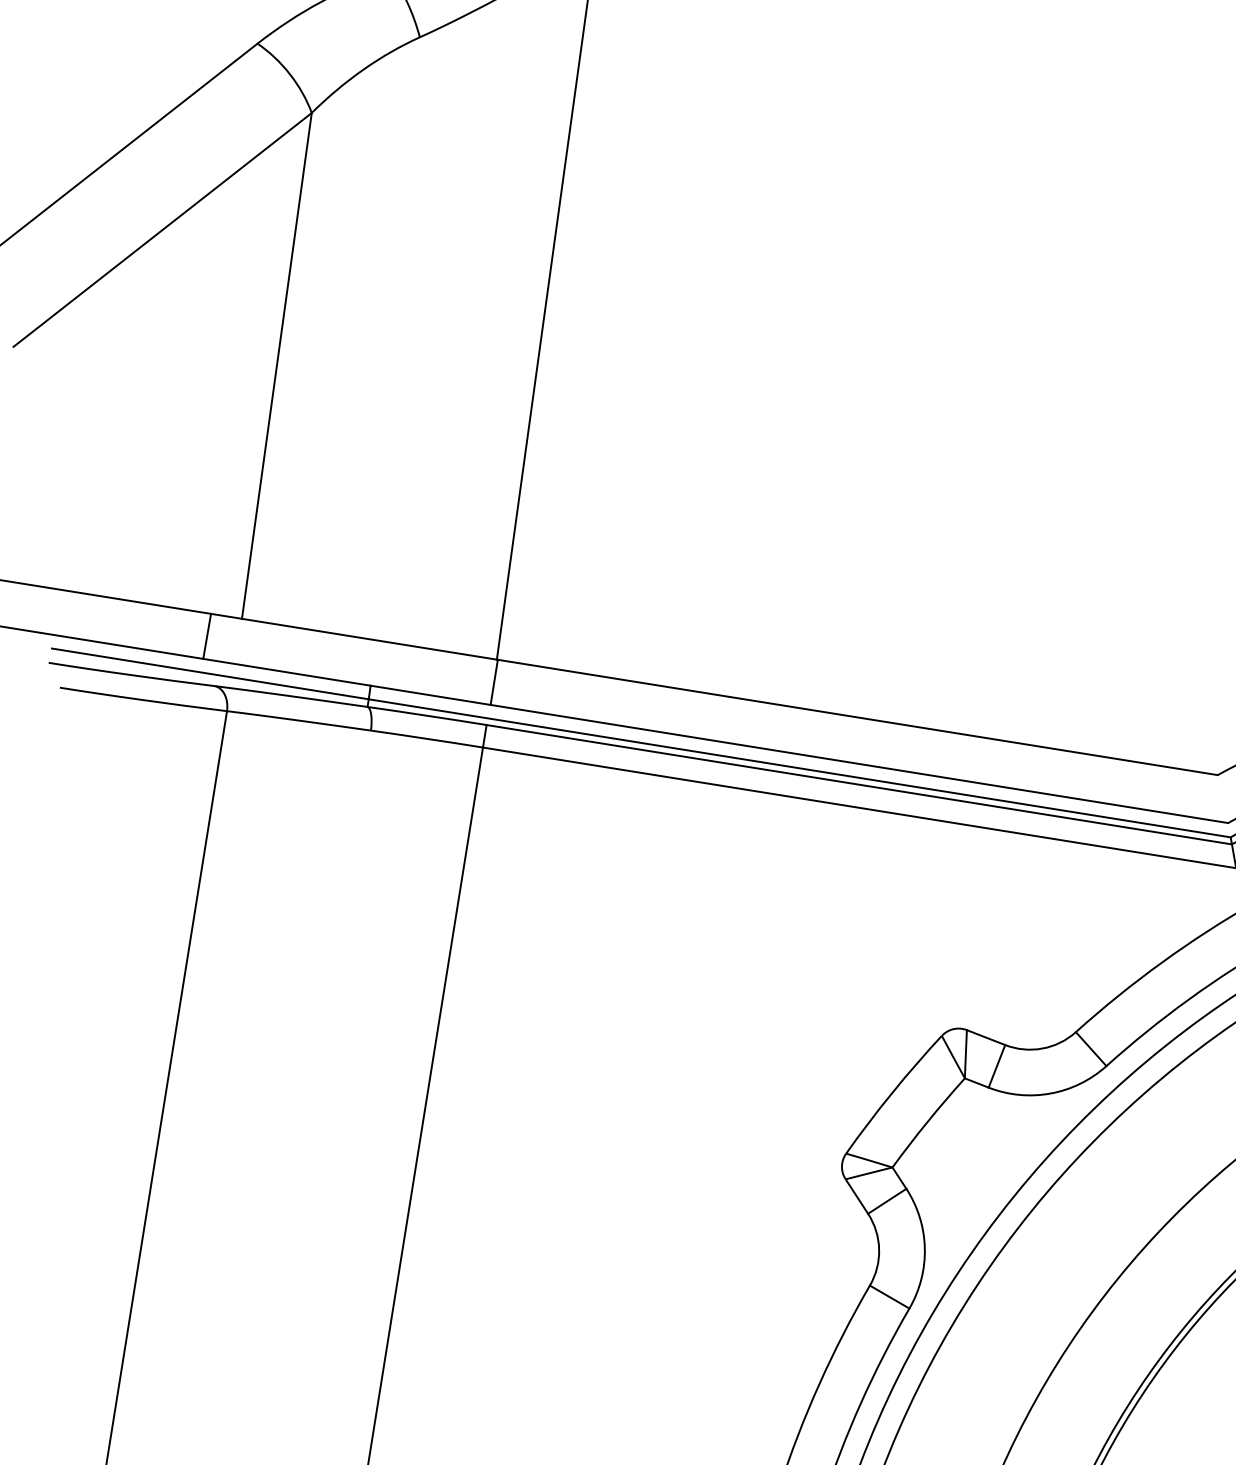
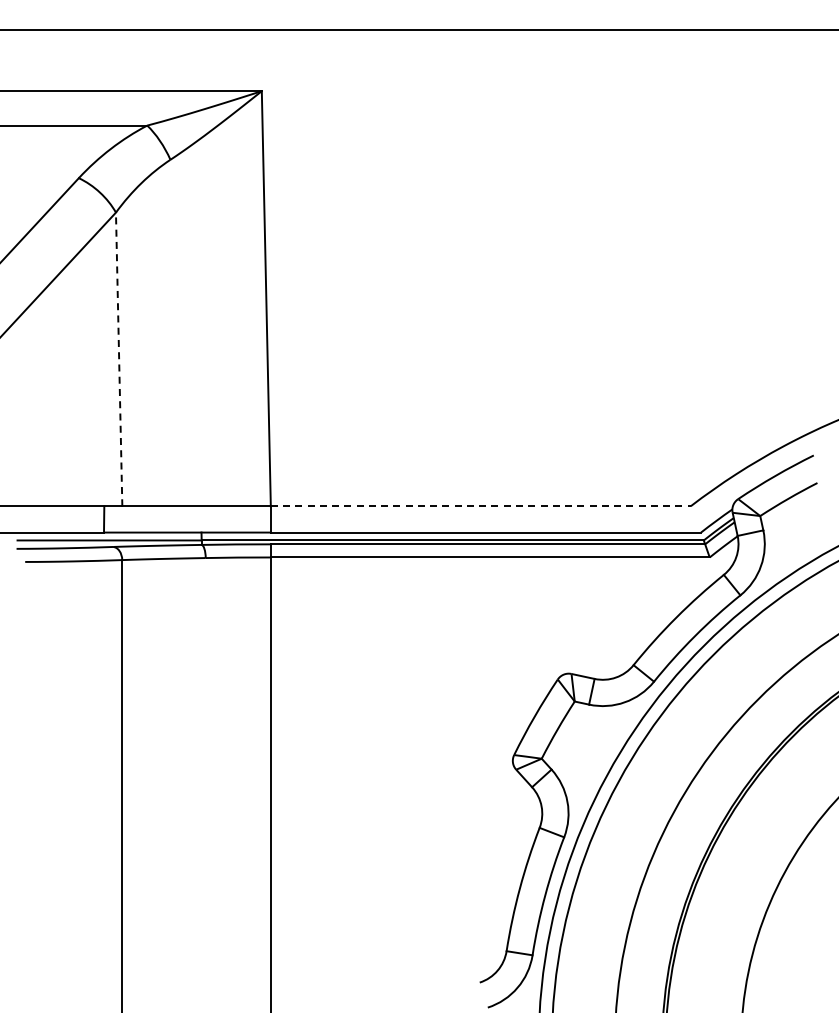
line: (277, 366) -> (119, 359), solid -> dashed
line: (856, 717) -> (480, 506), solid -> dashed

